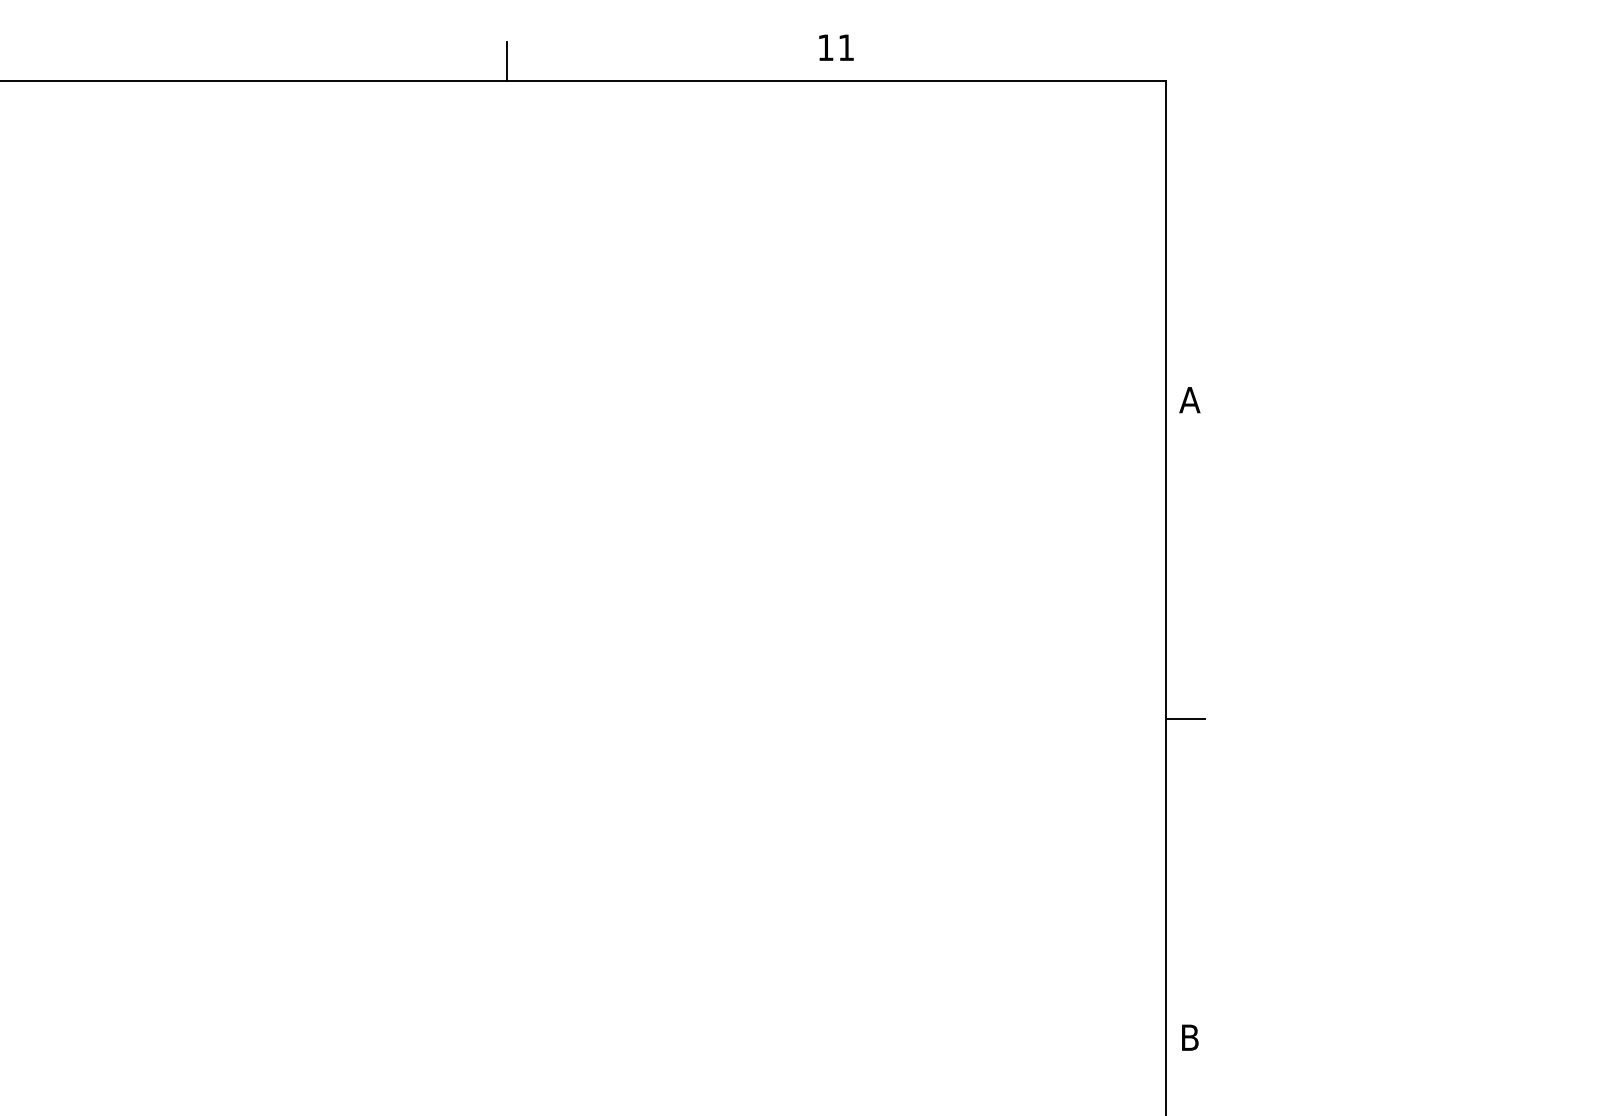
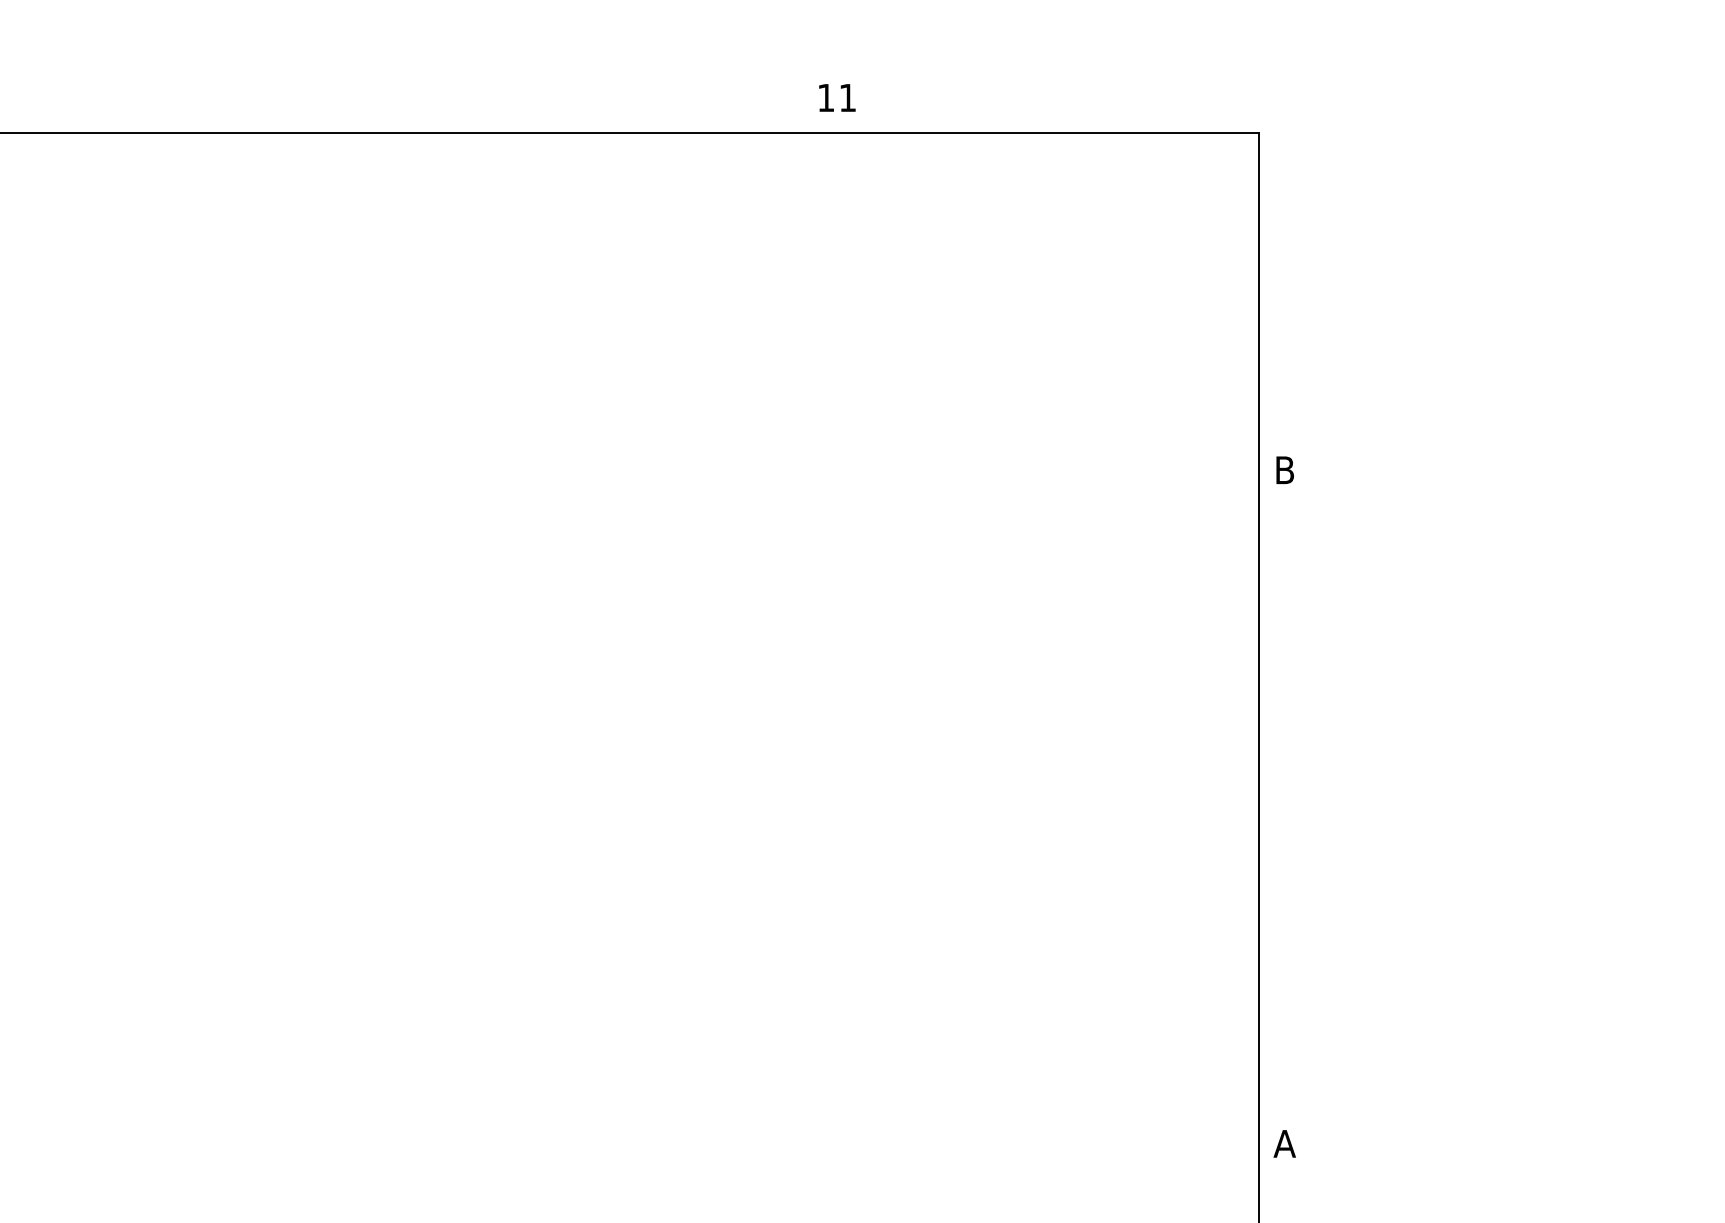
text: (836, 47) -> (837, 97), moved
line: (506, 61) -> (562, 112), removed
text: (1189, 400) -> (1284, 470), A -> B
line: (1184, 719) -> (1279, 807), removed
text: (1189, 1037) -> (1284, 1143), B -> A

